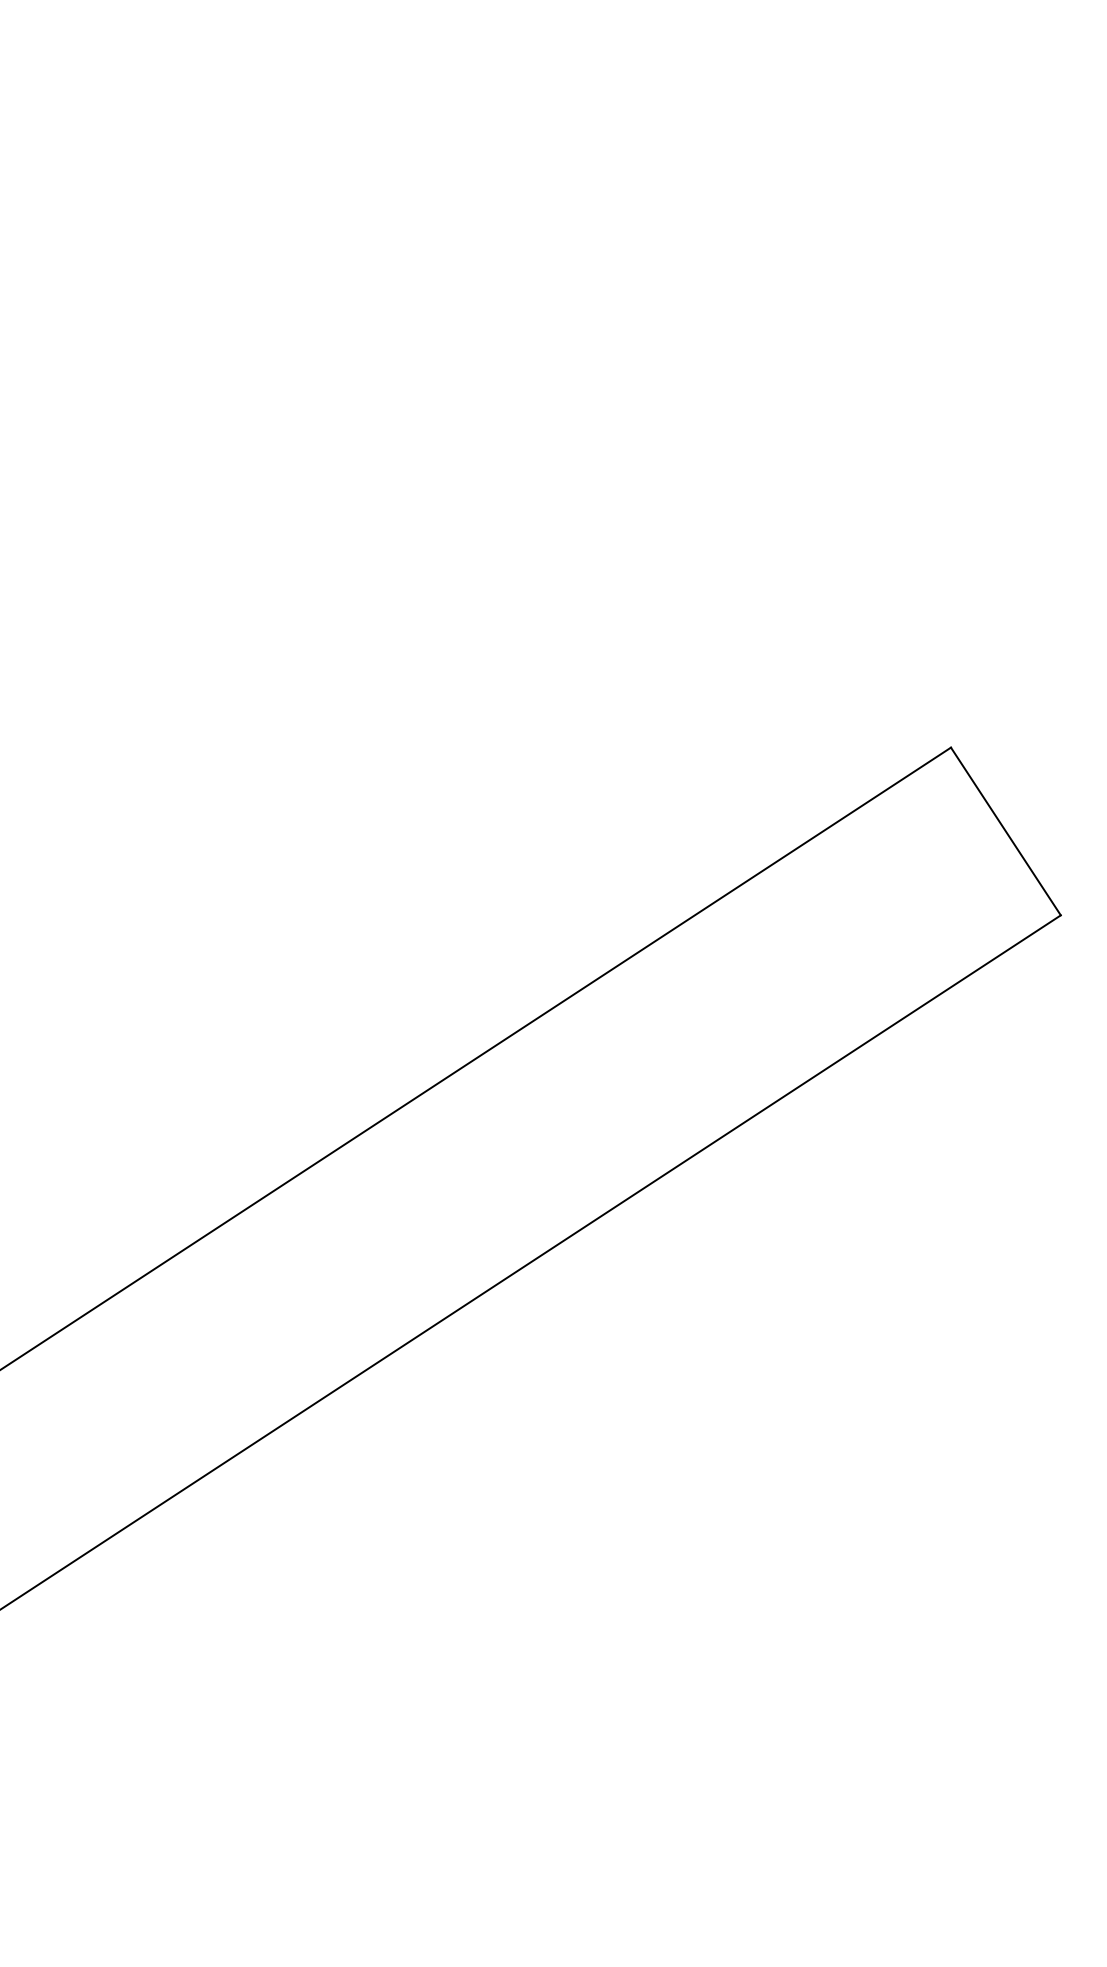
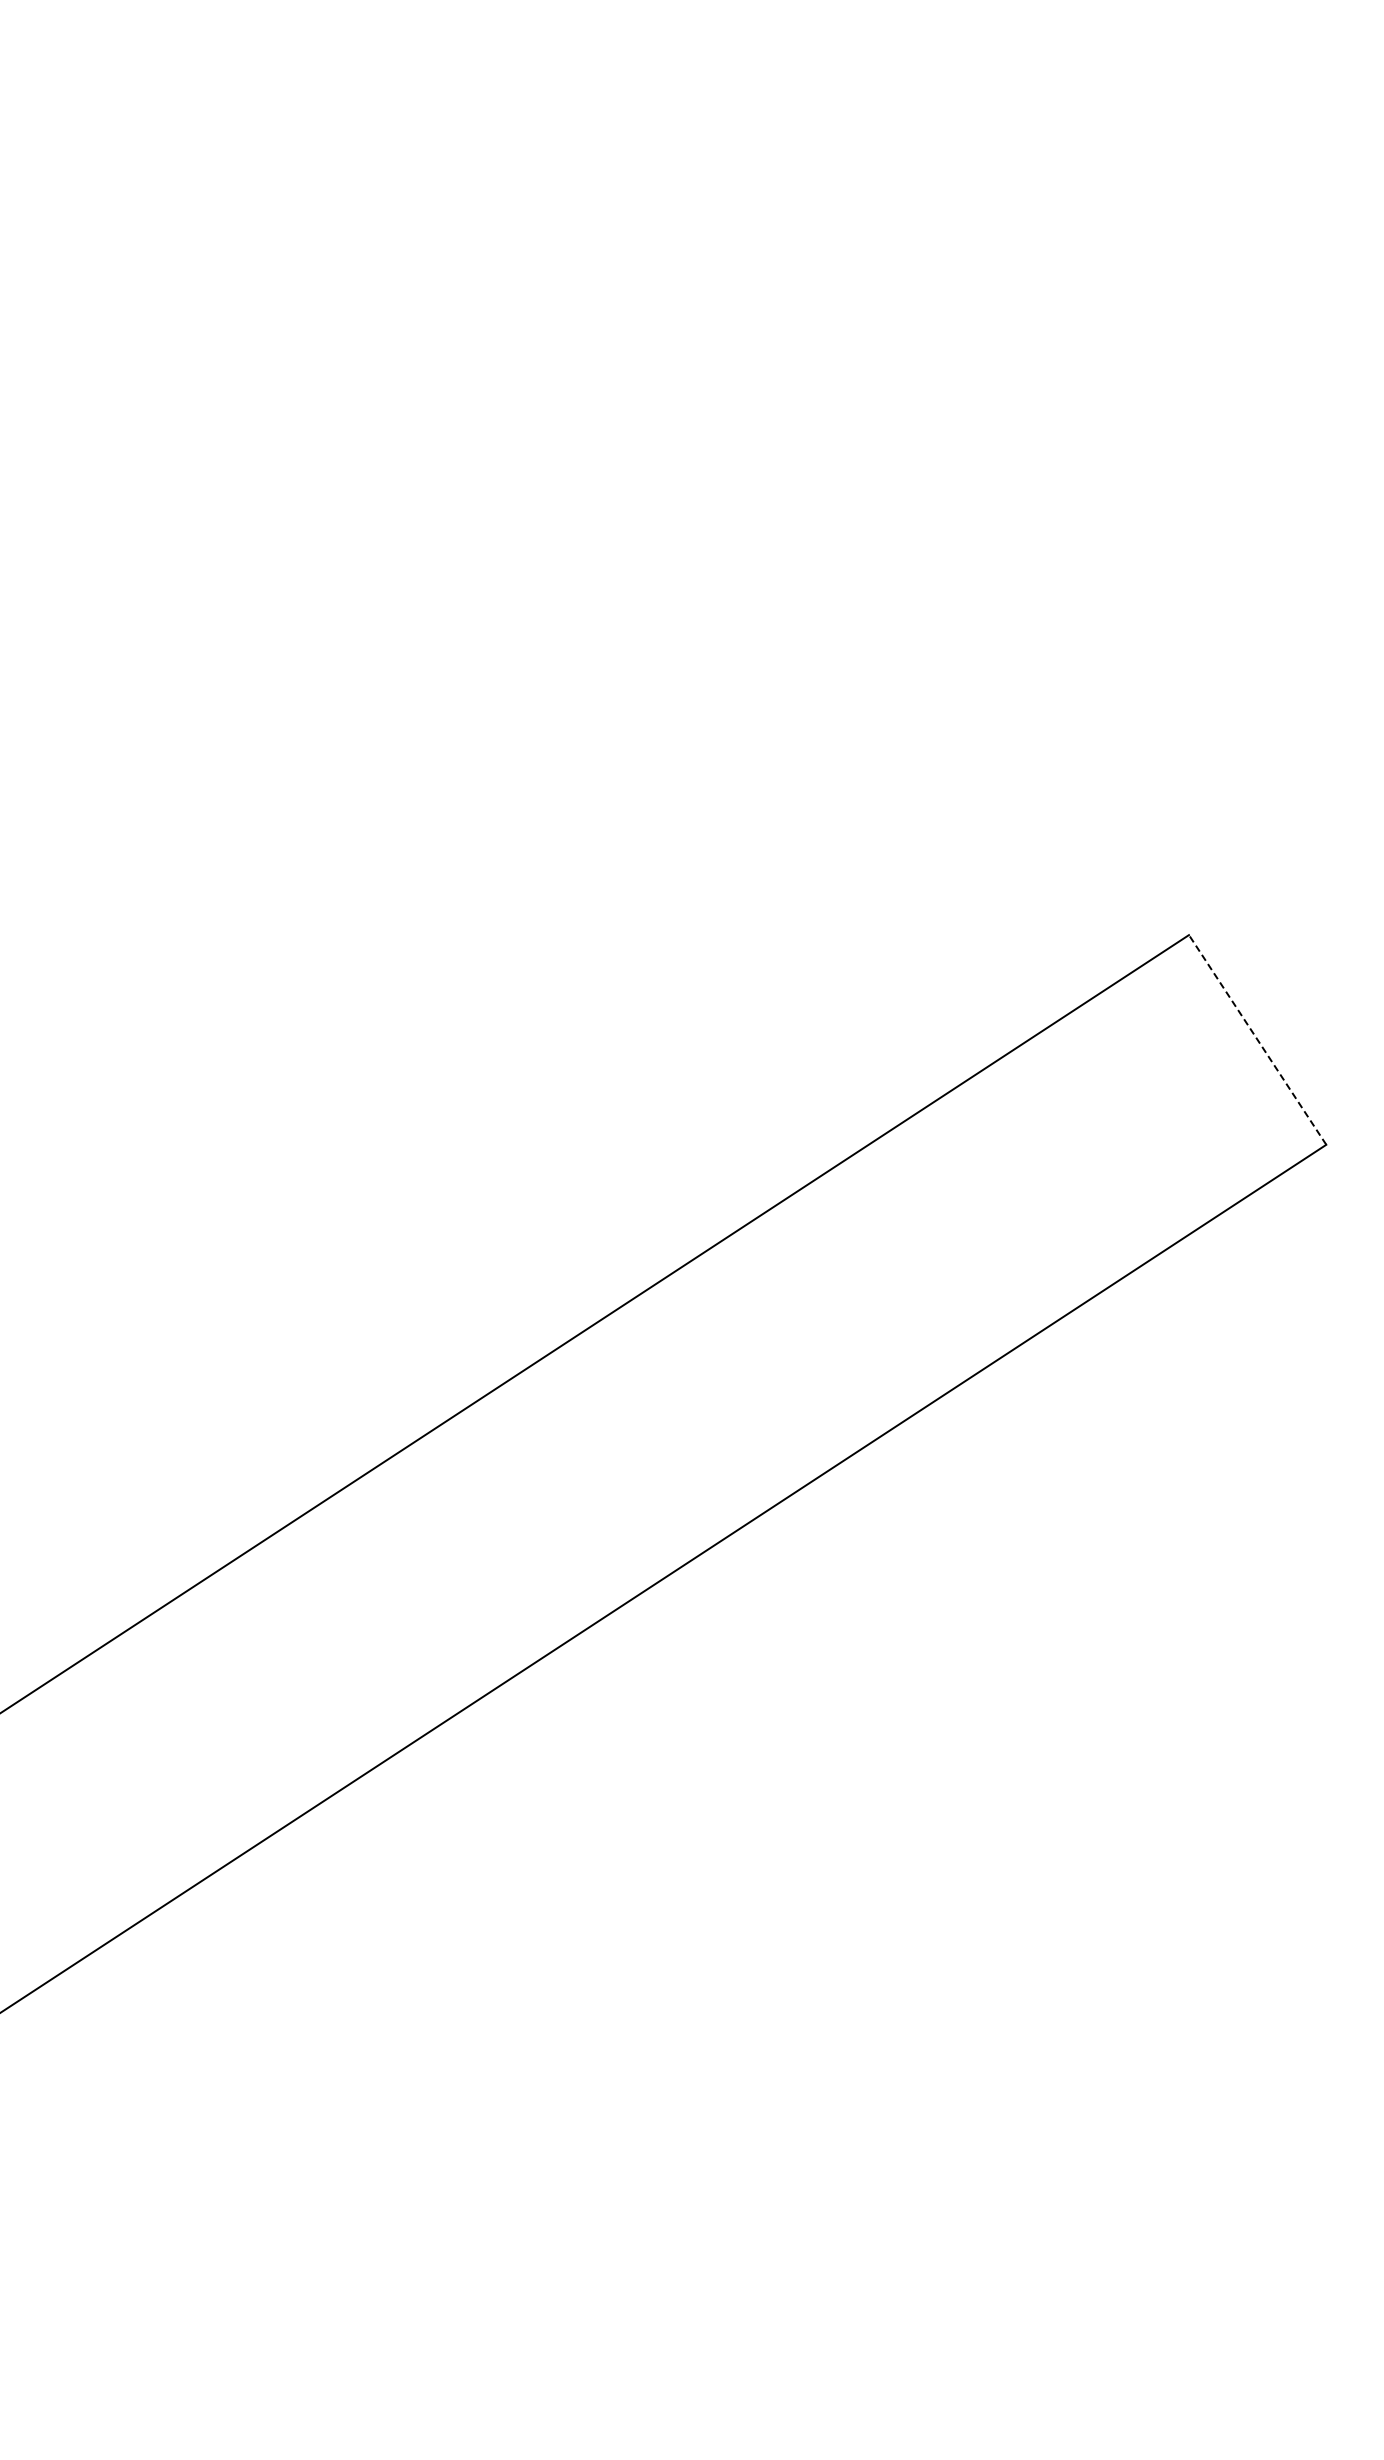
line: (1005, 831) -> (1257, 1039), solid -> dashed

